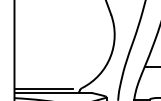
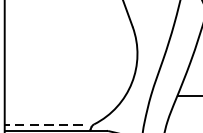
line: (43, 88) -> (43, 124), solid -> dashed

